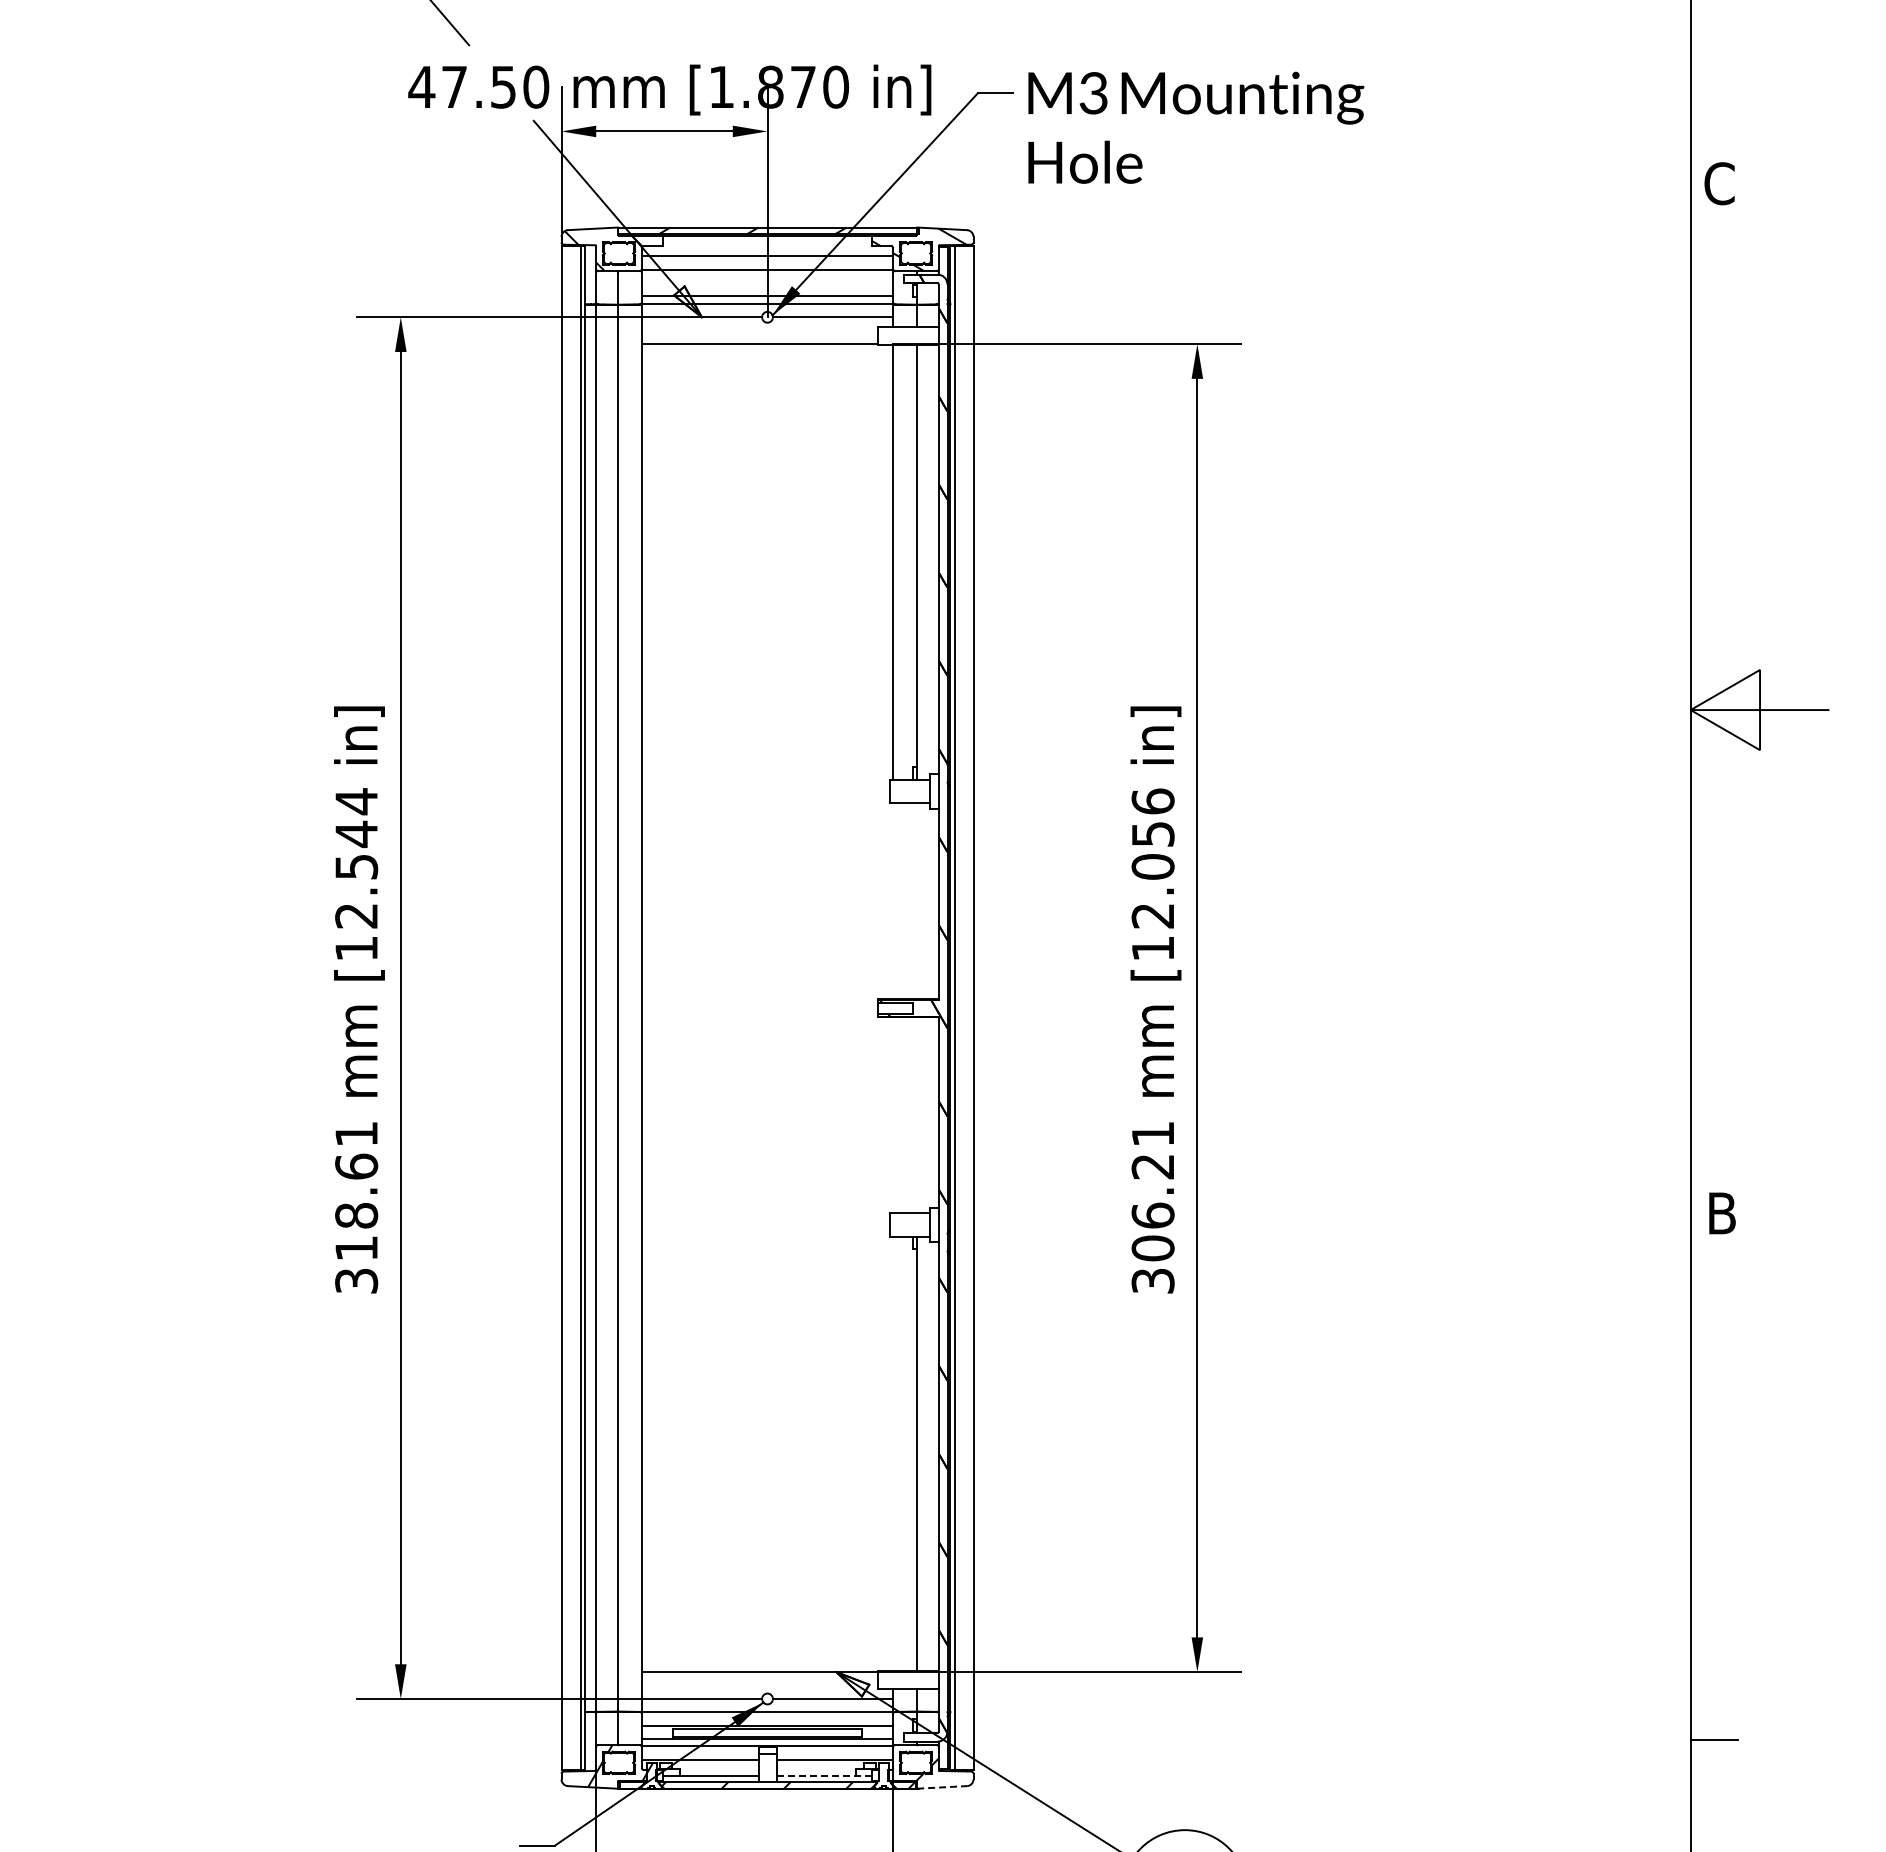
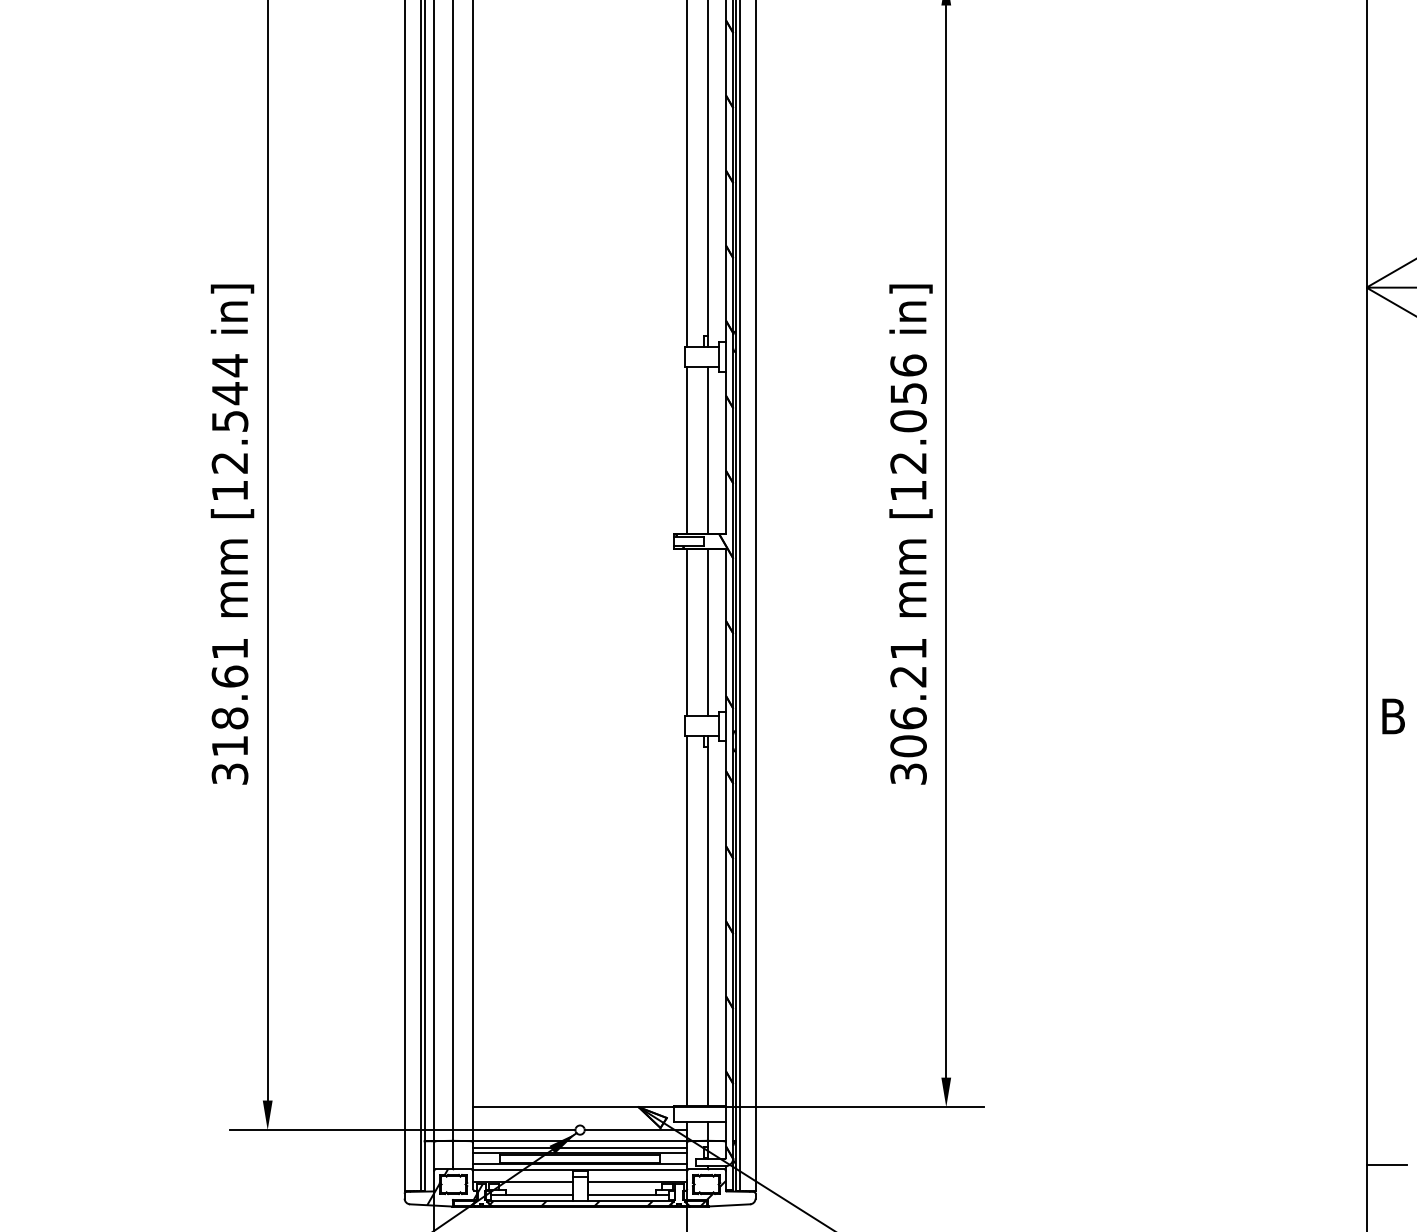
line: (893, 901) -> (687, 450), added
line: (917, 901) -> (707, 450), added
line: (893, 1115) -> (687, 633), added
line: (917, 1115) -> (707, 633), added
line: (893, 1453) -> (687, 920), added
line: (767, 1719) -> (580, 1147), added
line: (824, 1775) -> (628, 1195), dashed -> solid
line: (942, 1787) -> (729, 1205), dashed -> solid

